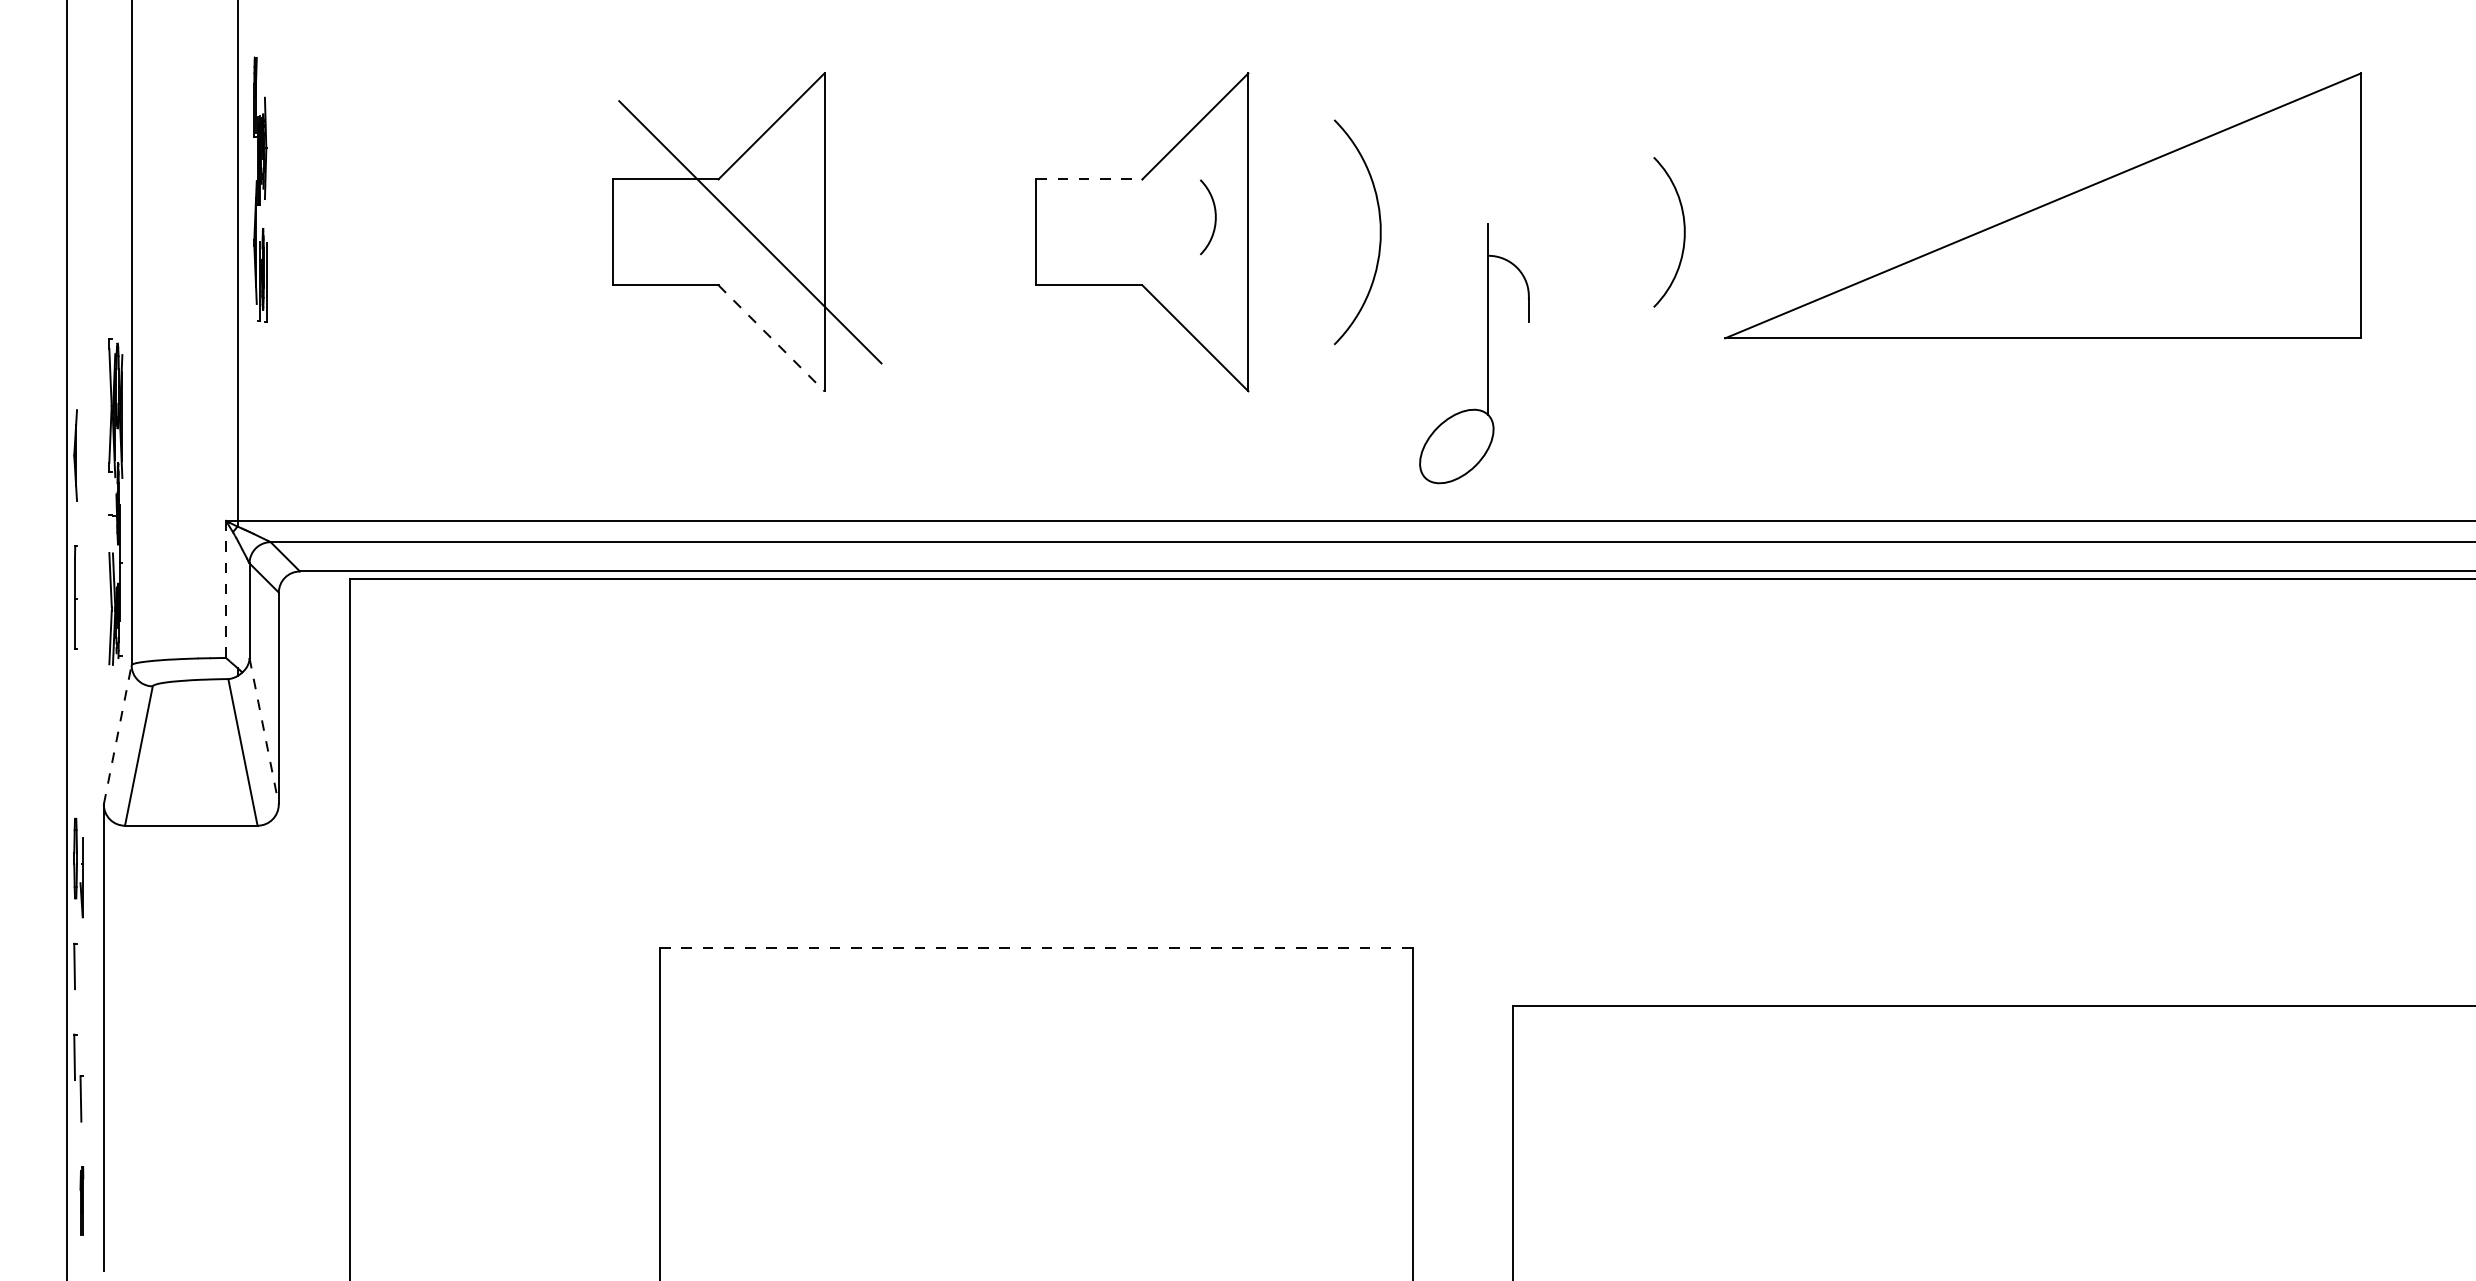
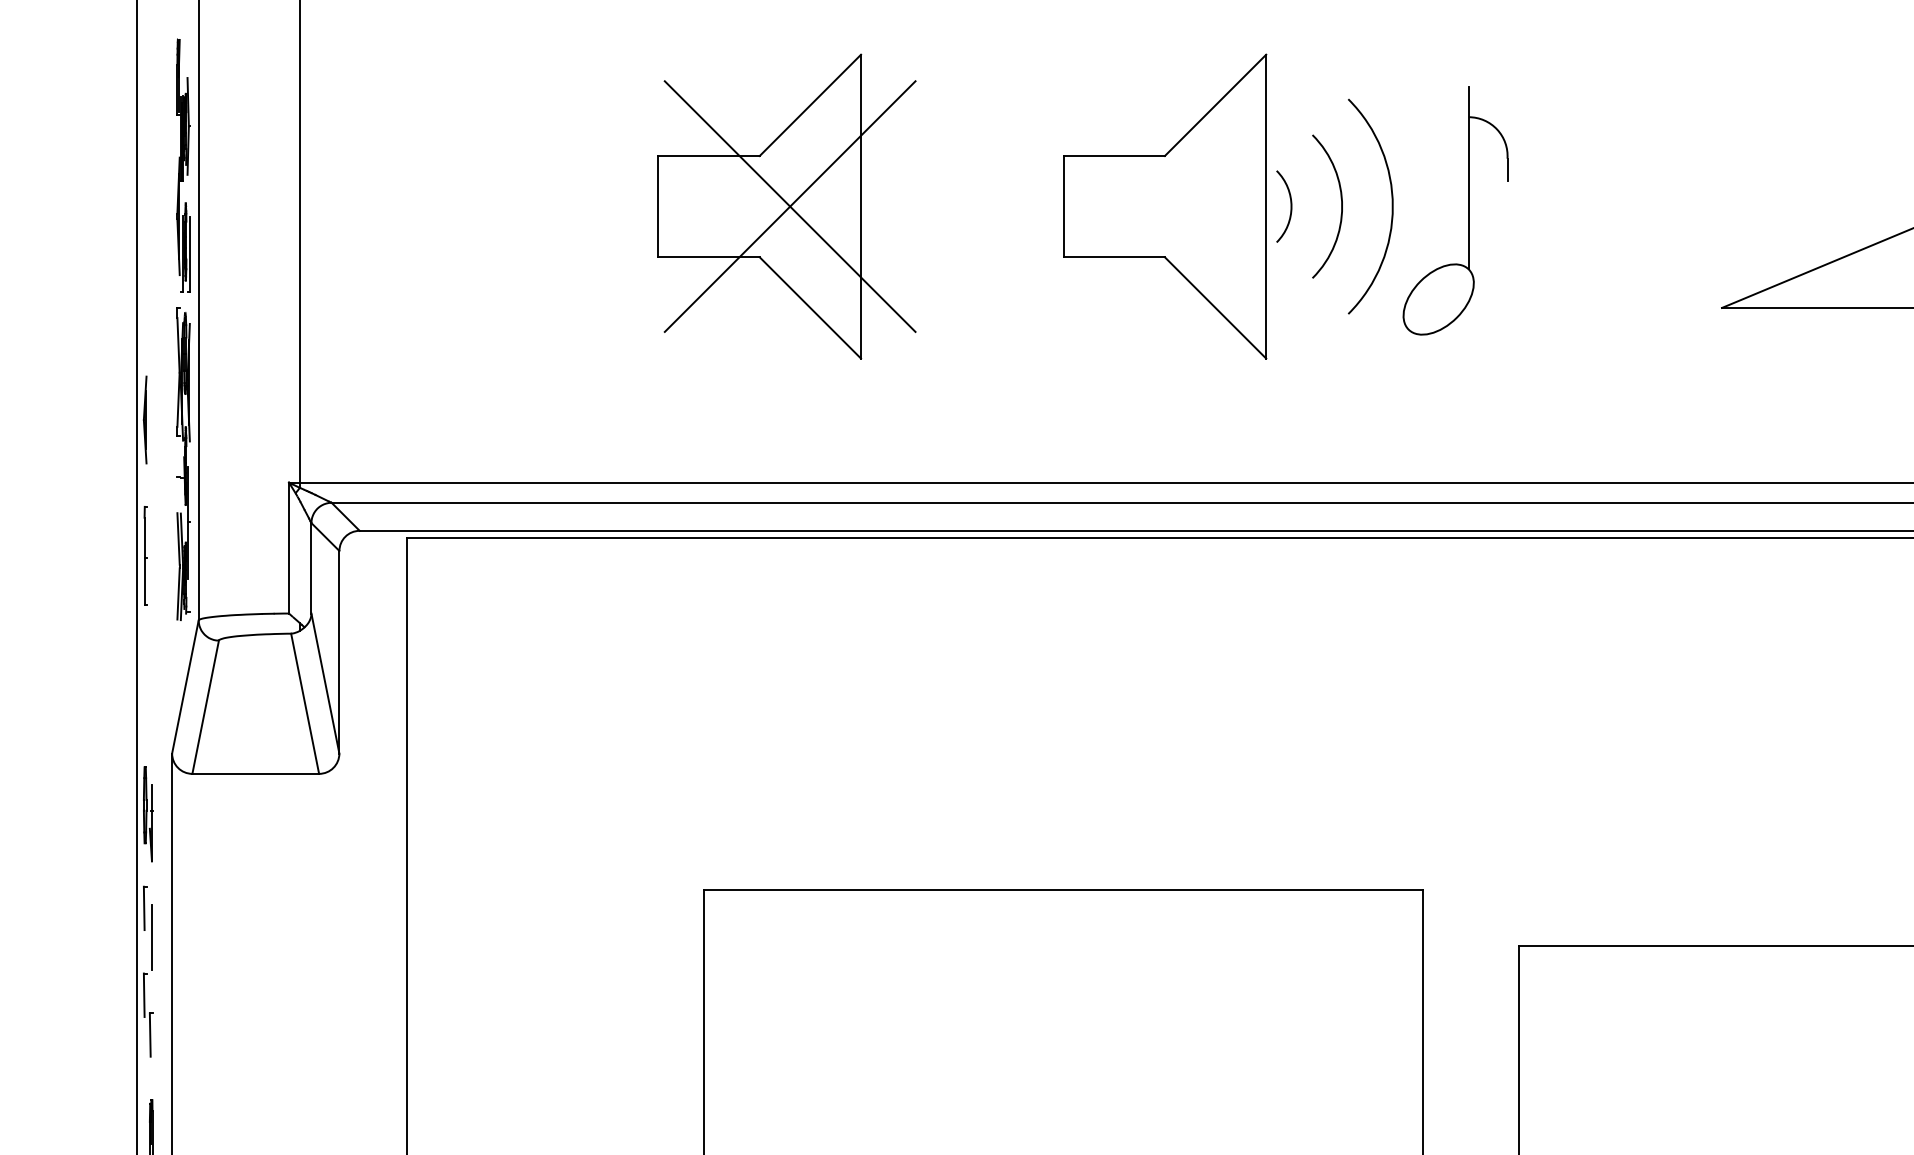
line: (1089, 179) -> (1114, 156), dashed -> solid
part: (260, 189) -> (183, 165), moved
arc: (1214, 217) -> (1290, 206), moved
line: (750, 232) -> (790, 206), added
arc: (1683, 232) -> (1340, 206), moved
line: (771, 338) -> (810, 308), dashed -> solid
part: (1487, 353) -> (1468, 210), moved
line: (226, 589) -> (289, 548), dashed -> solid
line: (264, 731) -> (325, 683), dashed -> solid
line: (117, 734) -> (185, 686), dashed -> solid
line: (1036, 947) -> (1063, 890), dashed -> solid
line: (82, 996) -> (151, 937), added

